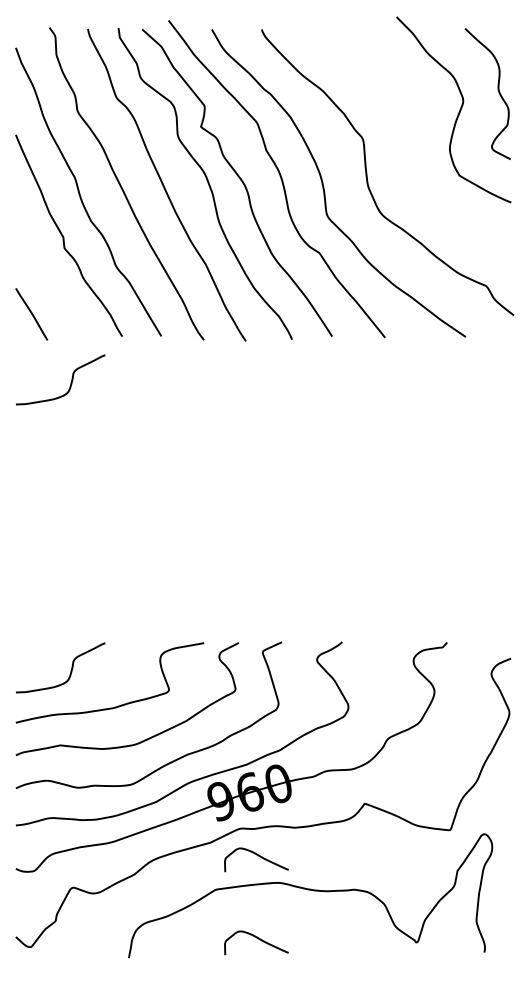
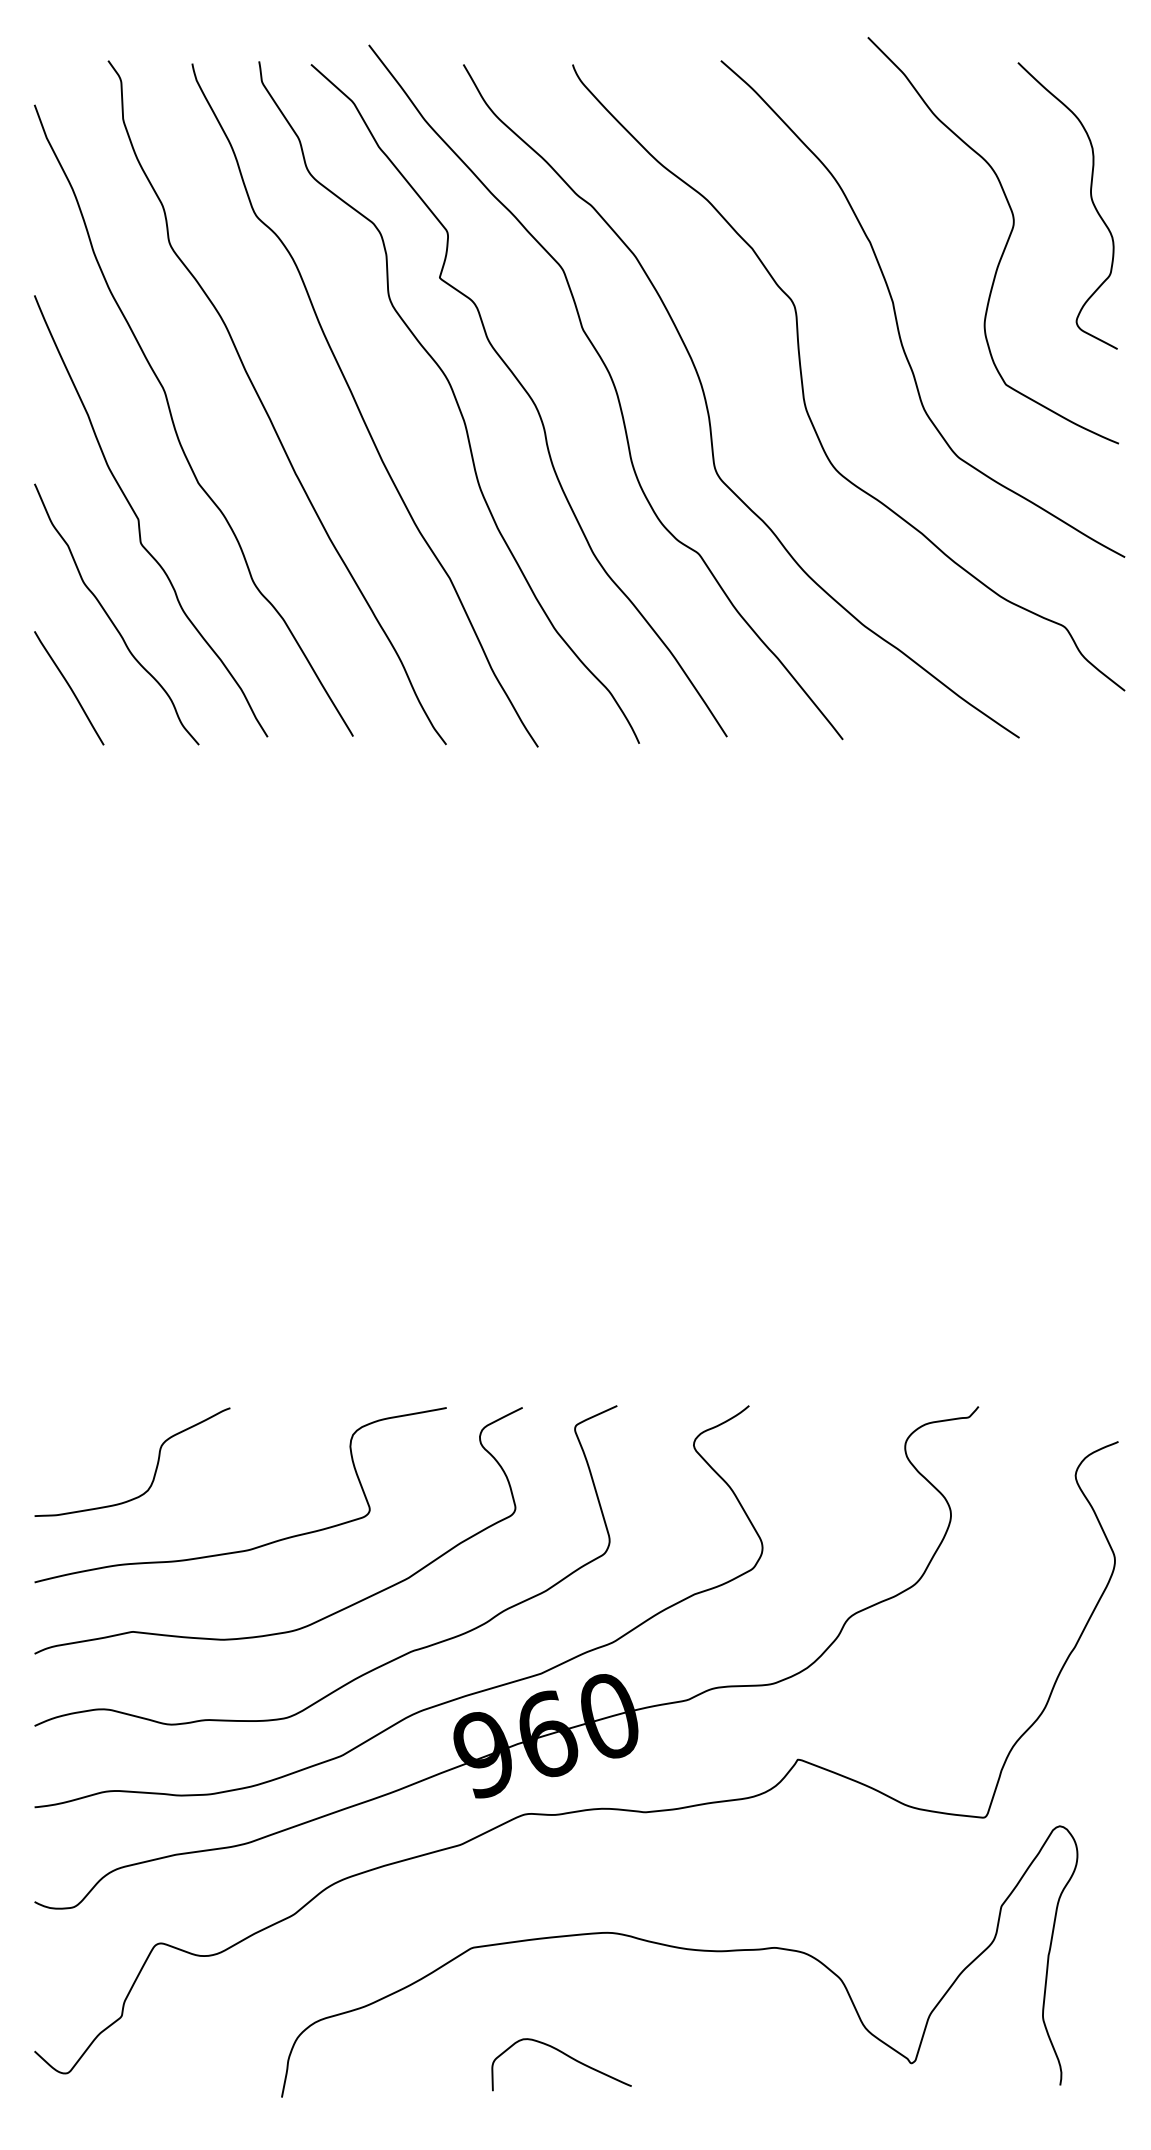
curve: (410, 144) -> (898, 316), added
curve: (51, 282) -> (112, 618), added
curve: (70, 382) -> (154, 837), removed
curve: (258, 856) -> (565, 1875), removed

